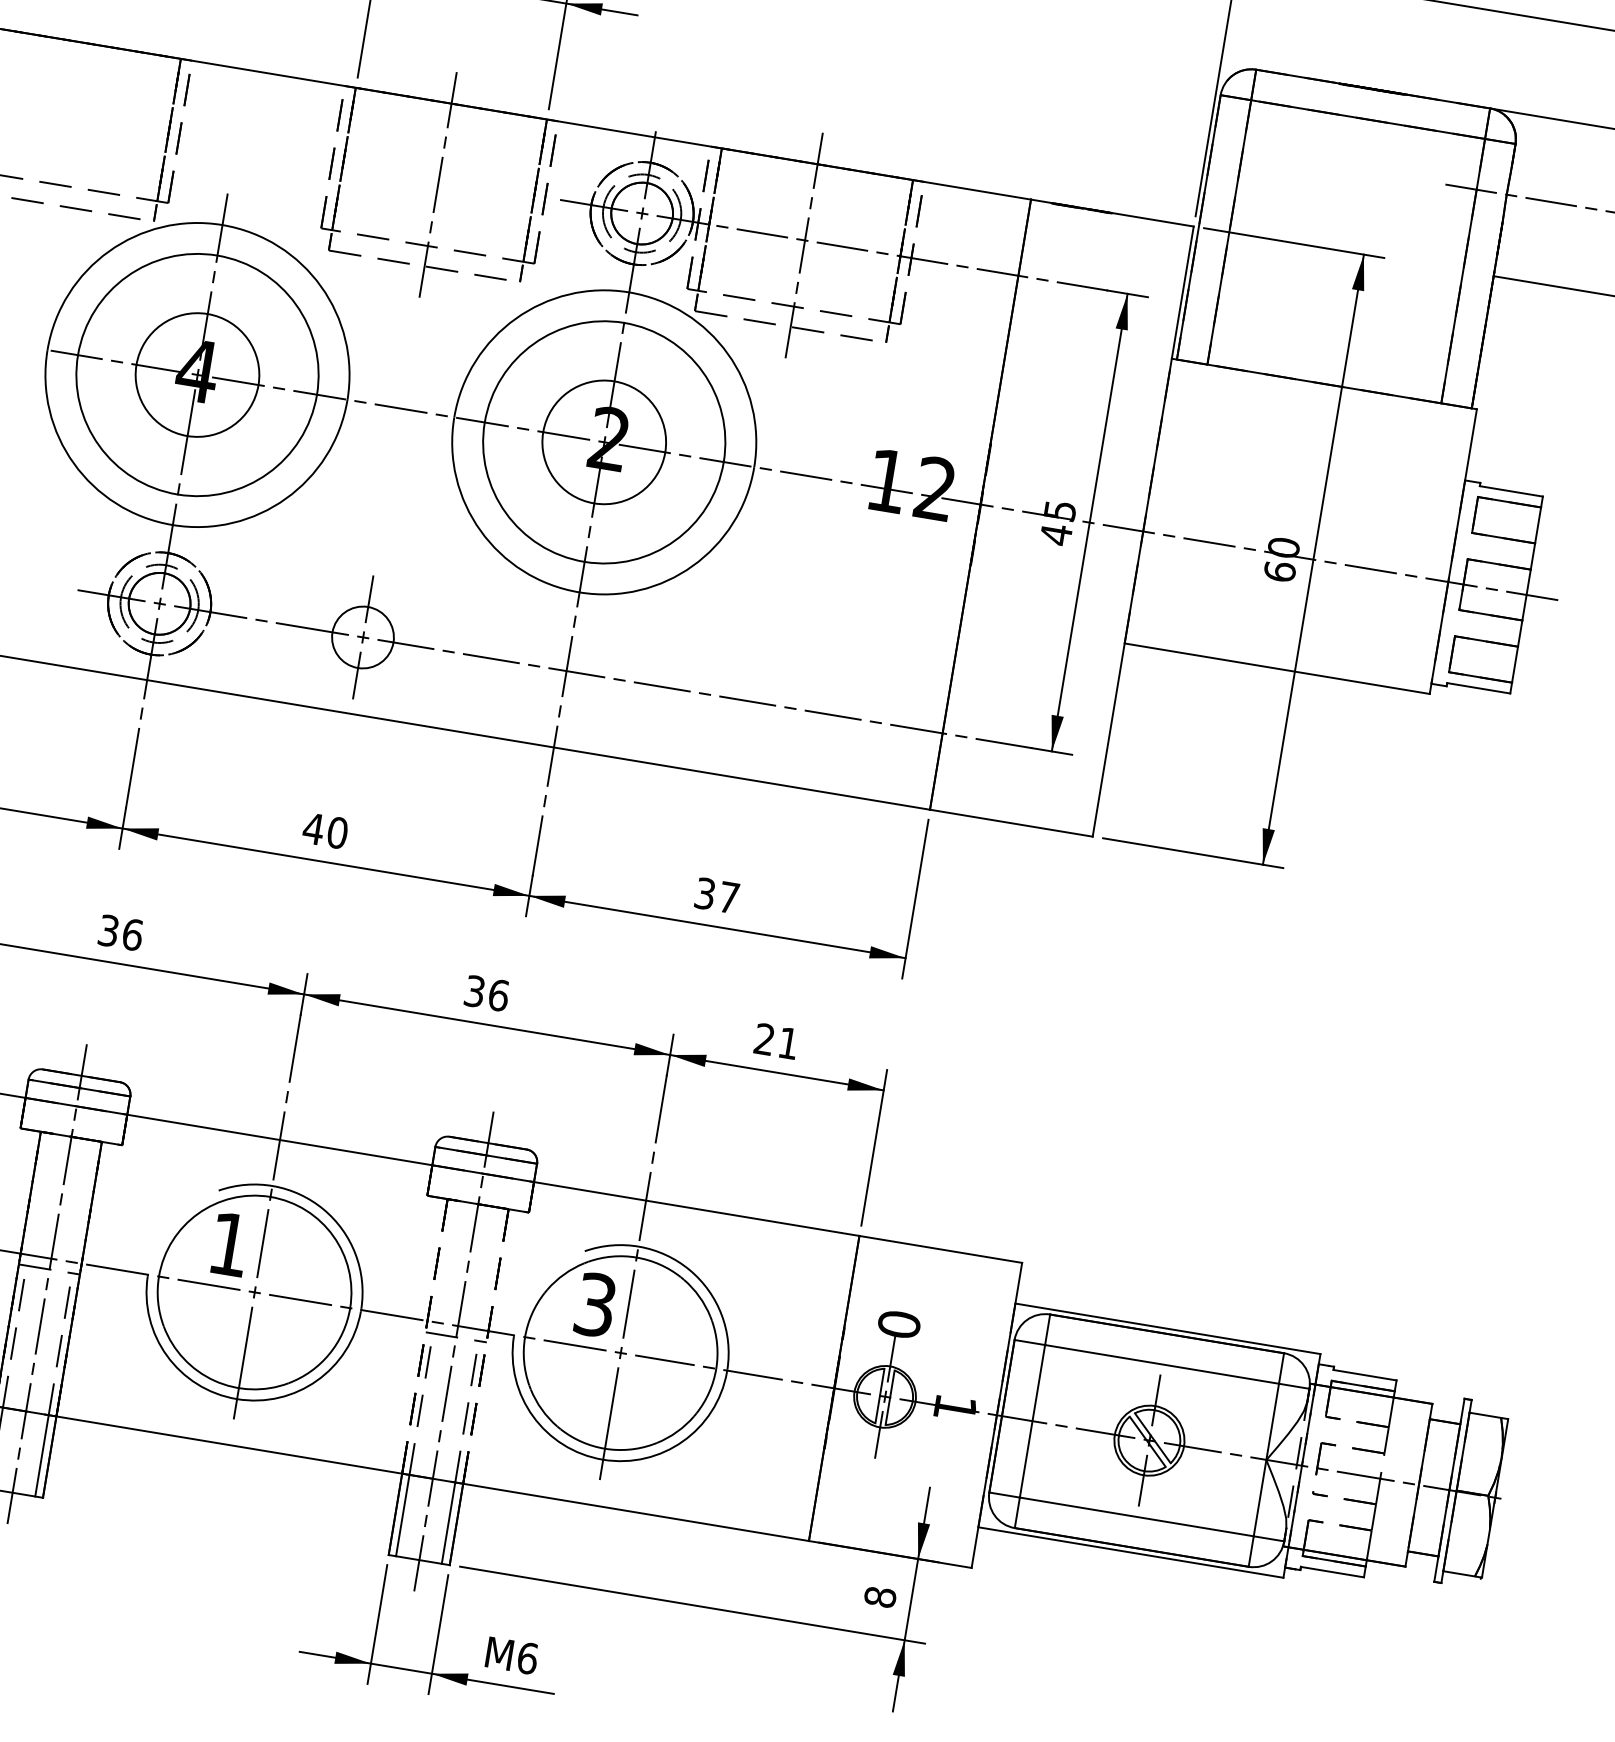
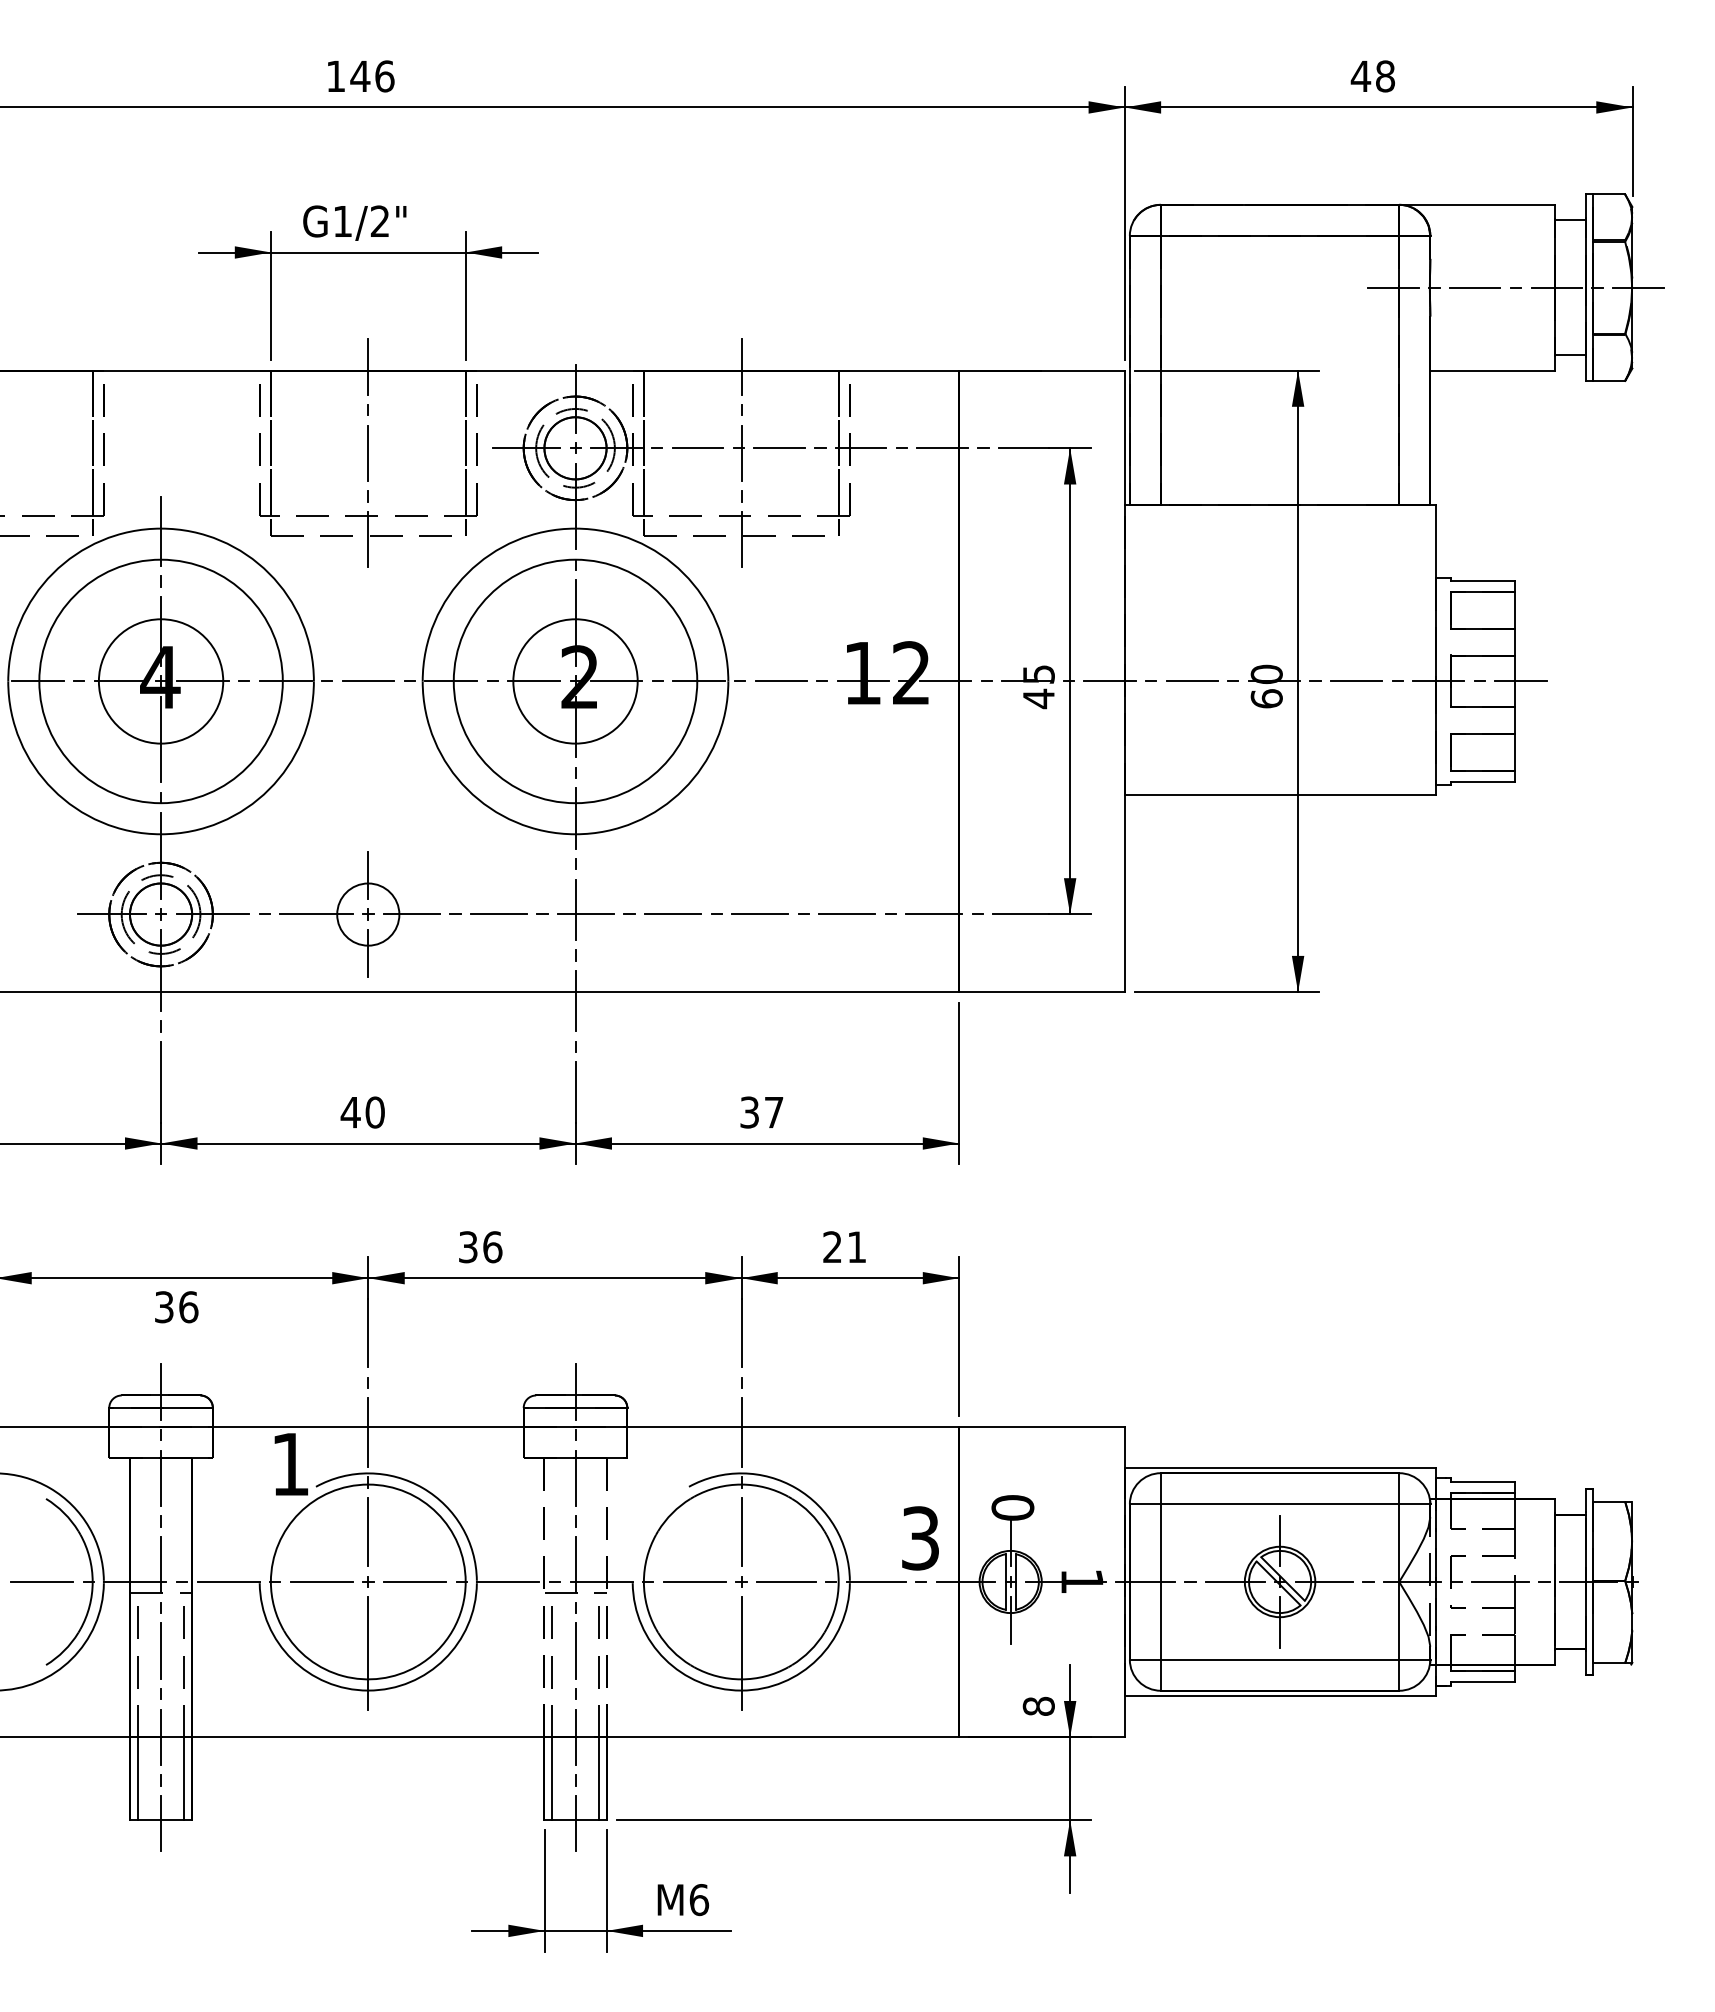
text: (120, 933) -> (176, 1307), moved
text: (486, 993) -> (480, 1247), moved
text: (229, 1244) -> (290, 1464), moved
text: (595, 1305) -> (920, 1538), moved
text: (880, 1596) -> (1038, 1705), moved

